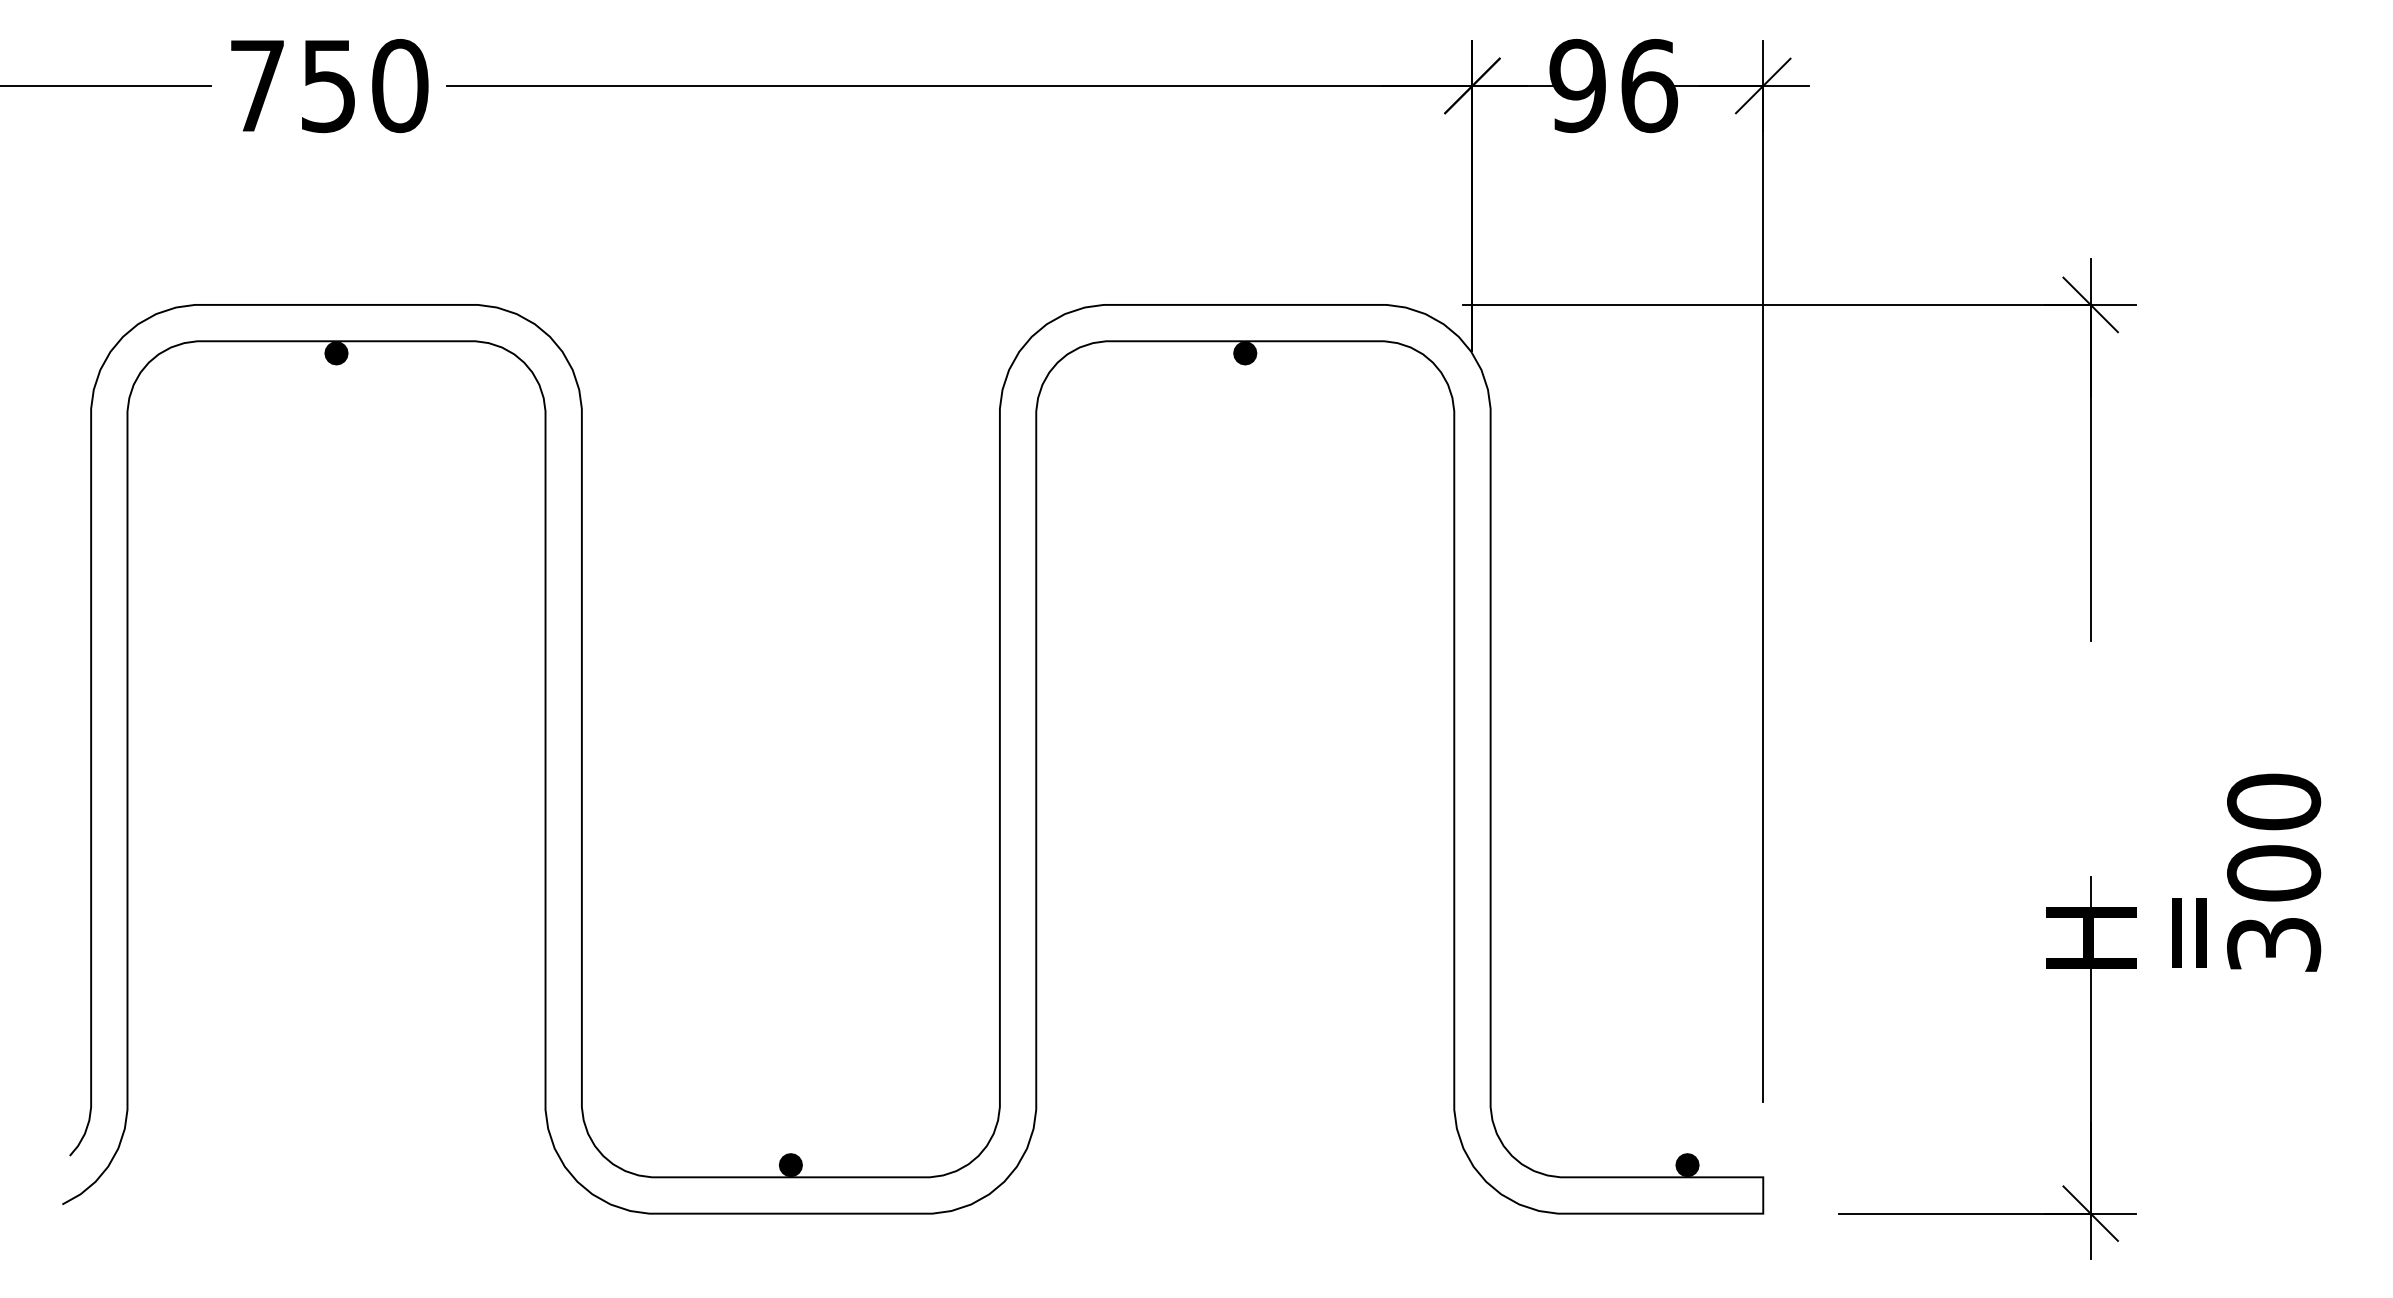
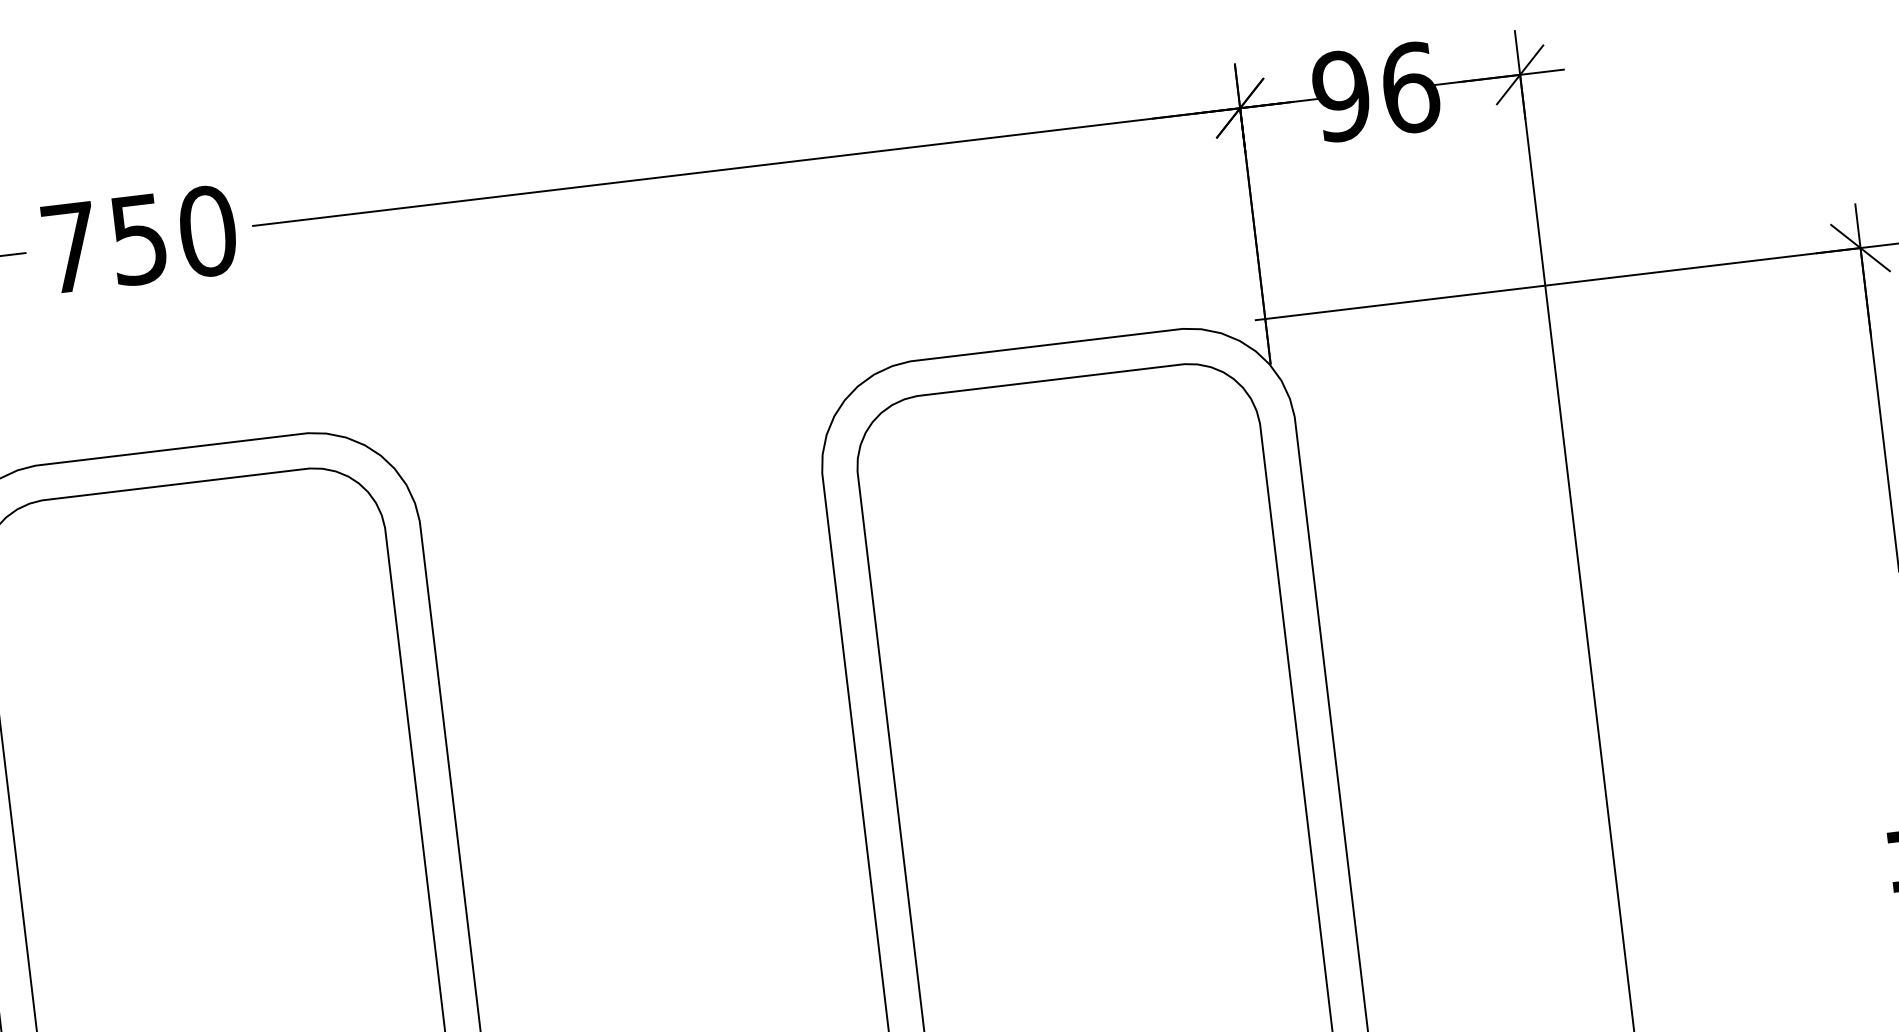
fill: (336, 353) -> (177, 496), removed
fill: (1245, 353) -> (1052, 391), removed

